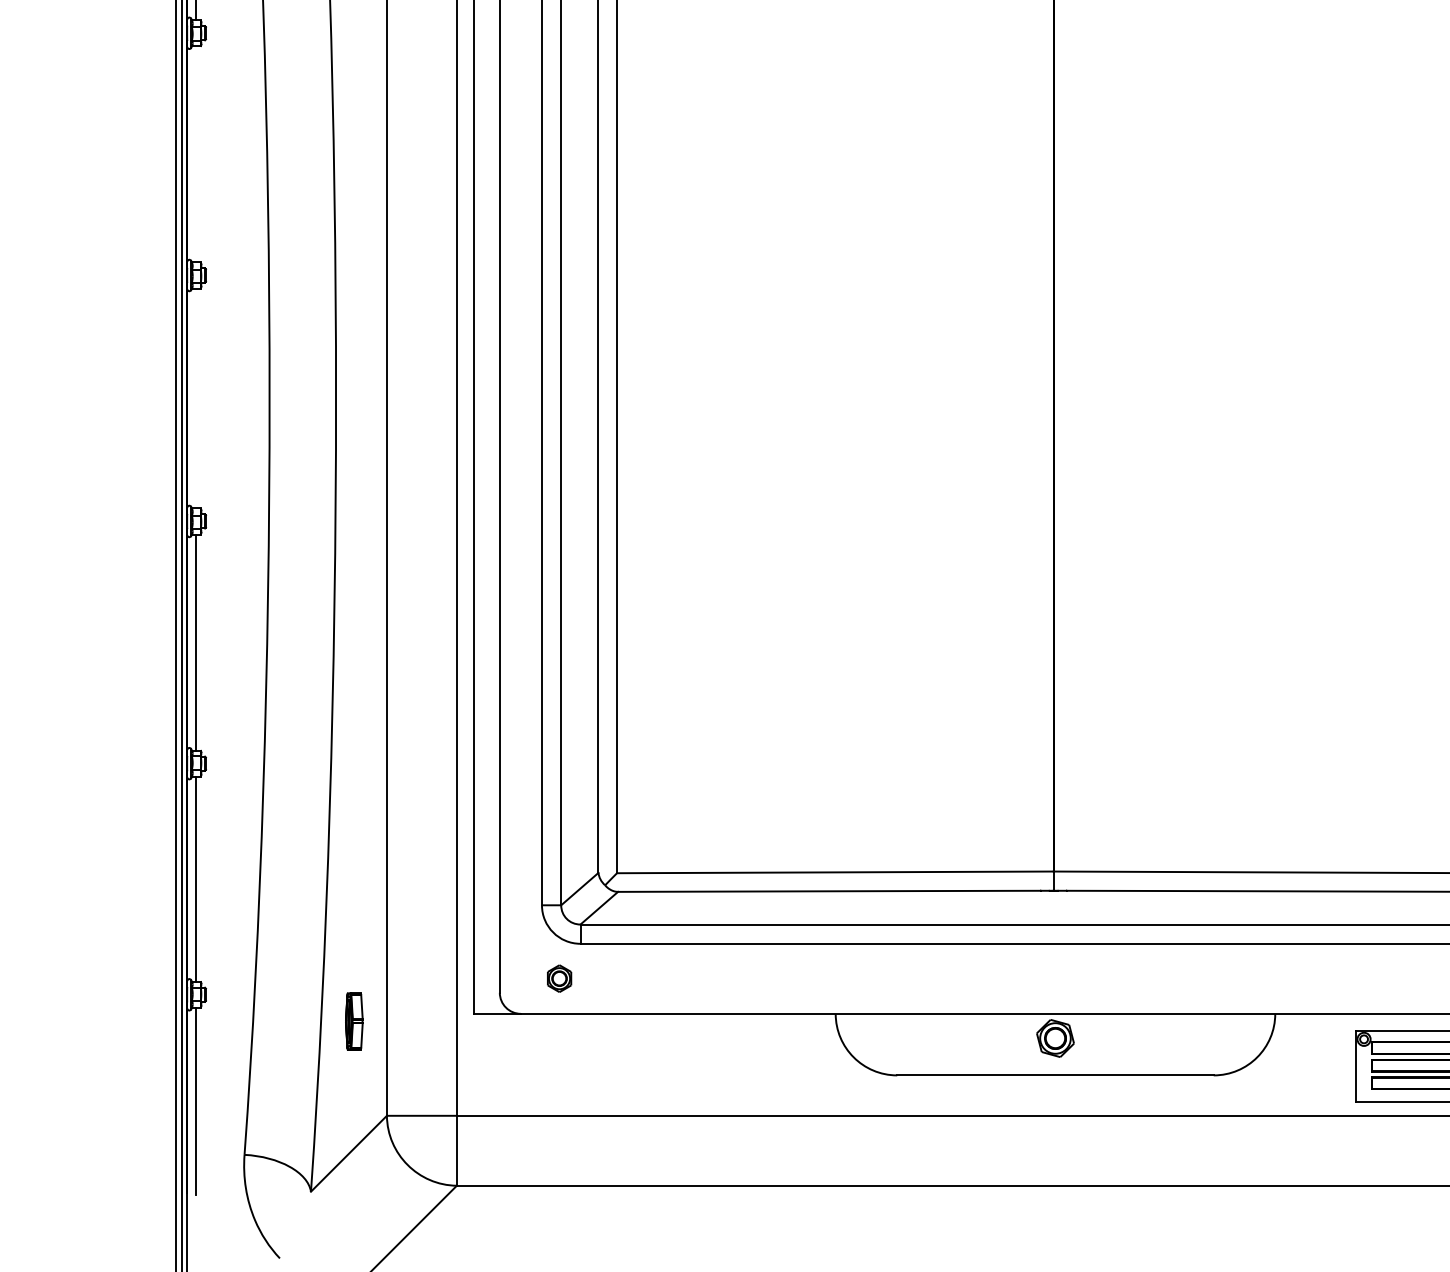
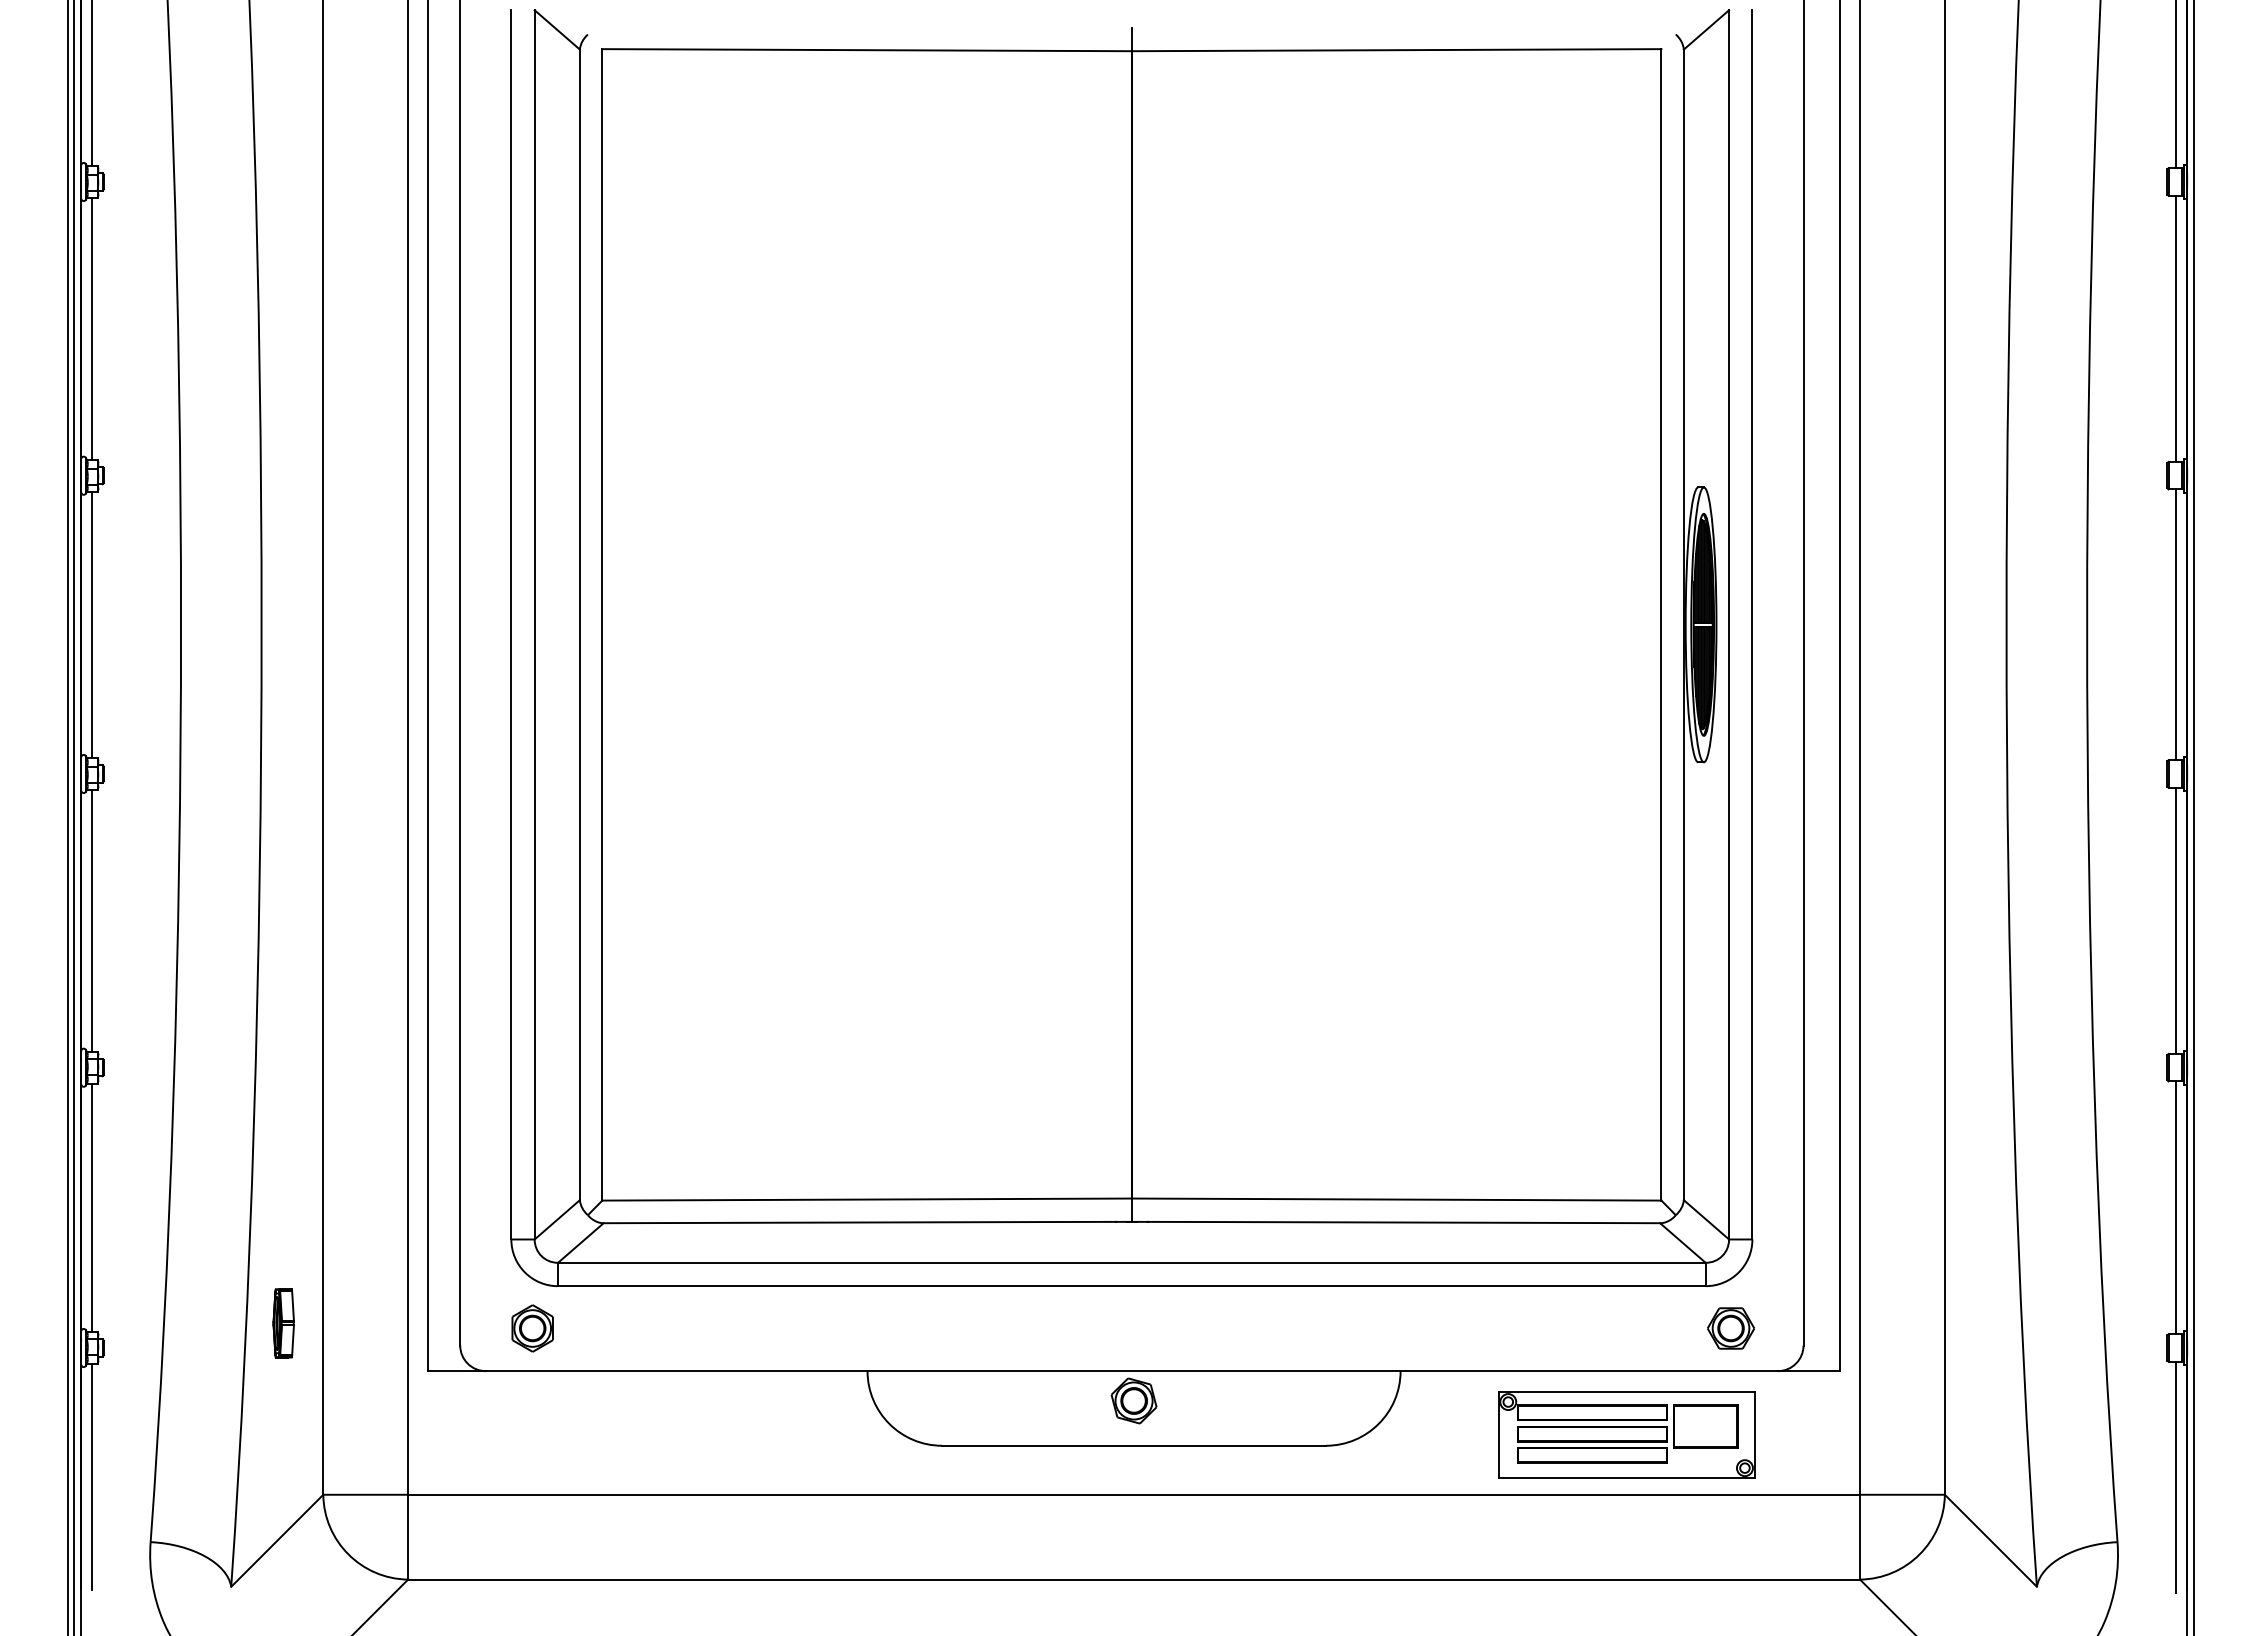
line: (196, 154) -> (92, 328), added
line: (196, 398) -> (92, 624), added
part: (559, 978) -> (532, 1328), size x1.43
part: (354, 1021) -> (283, 1323), moved

